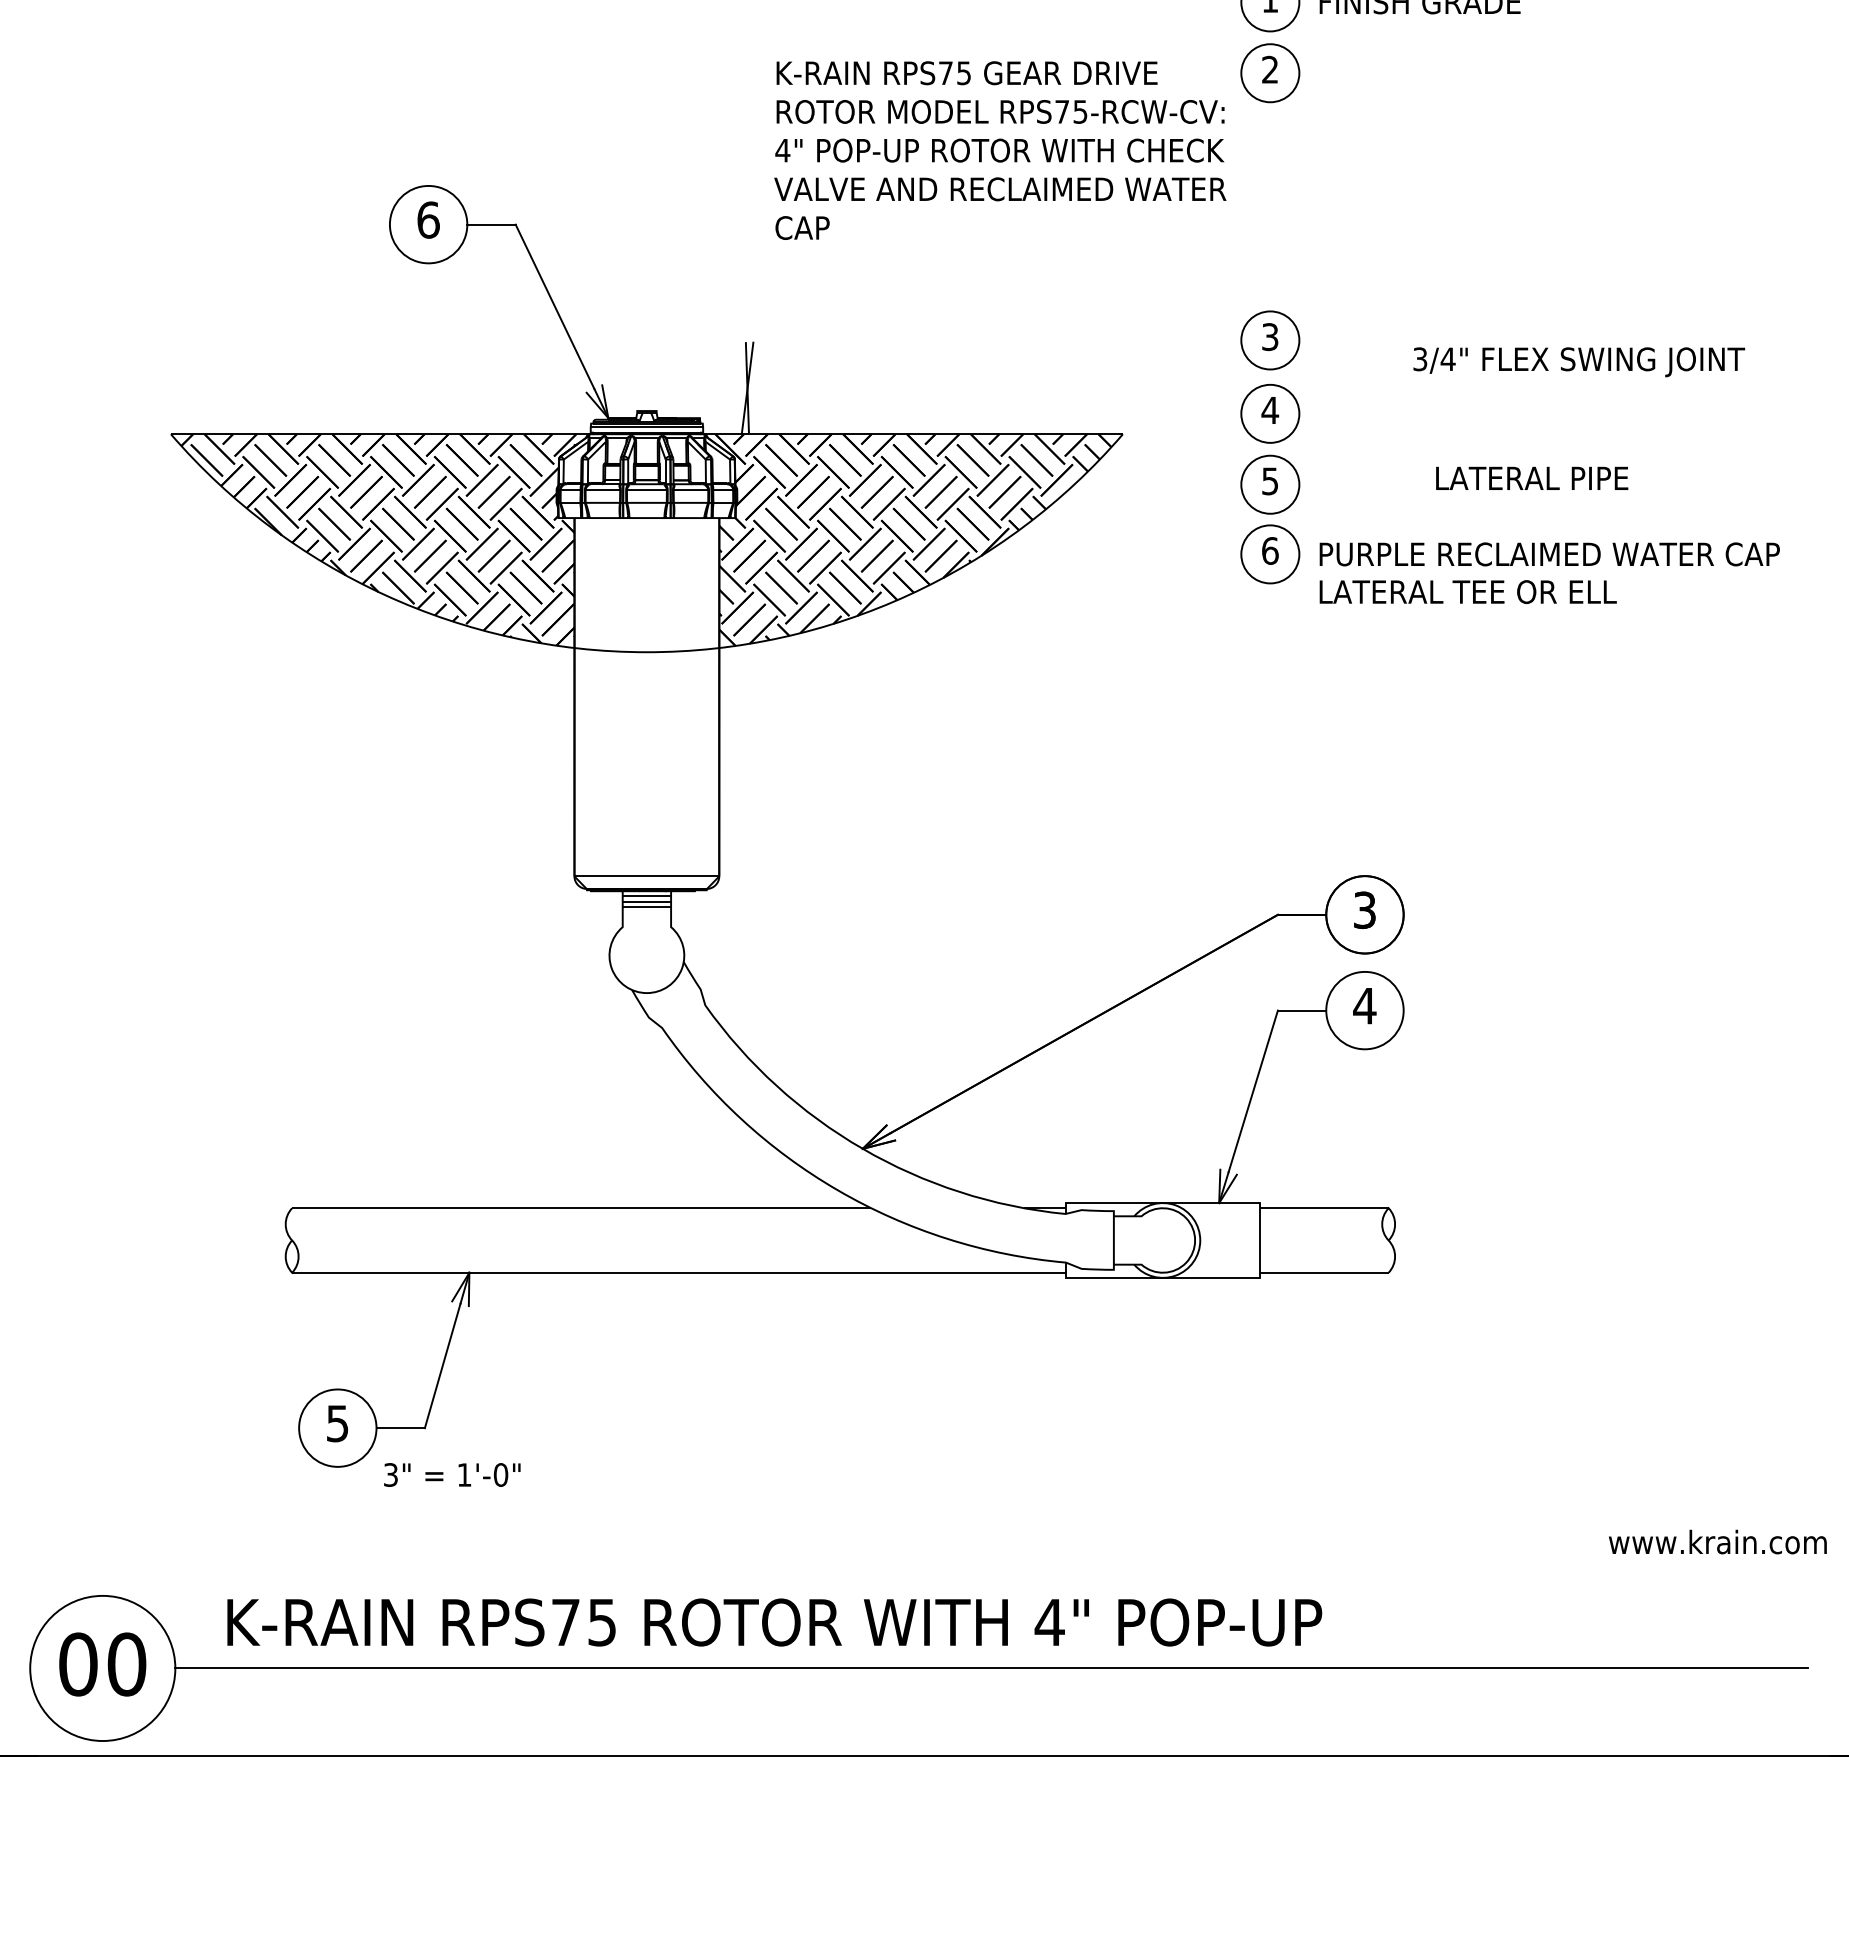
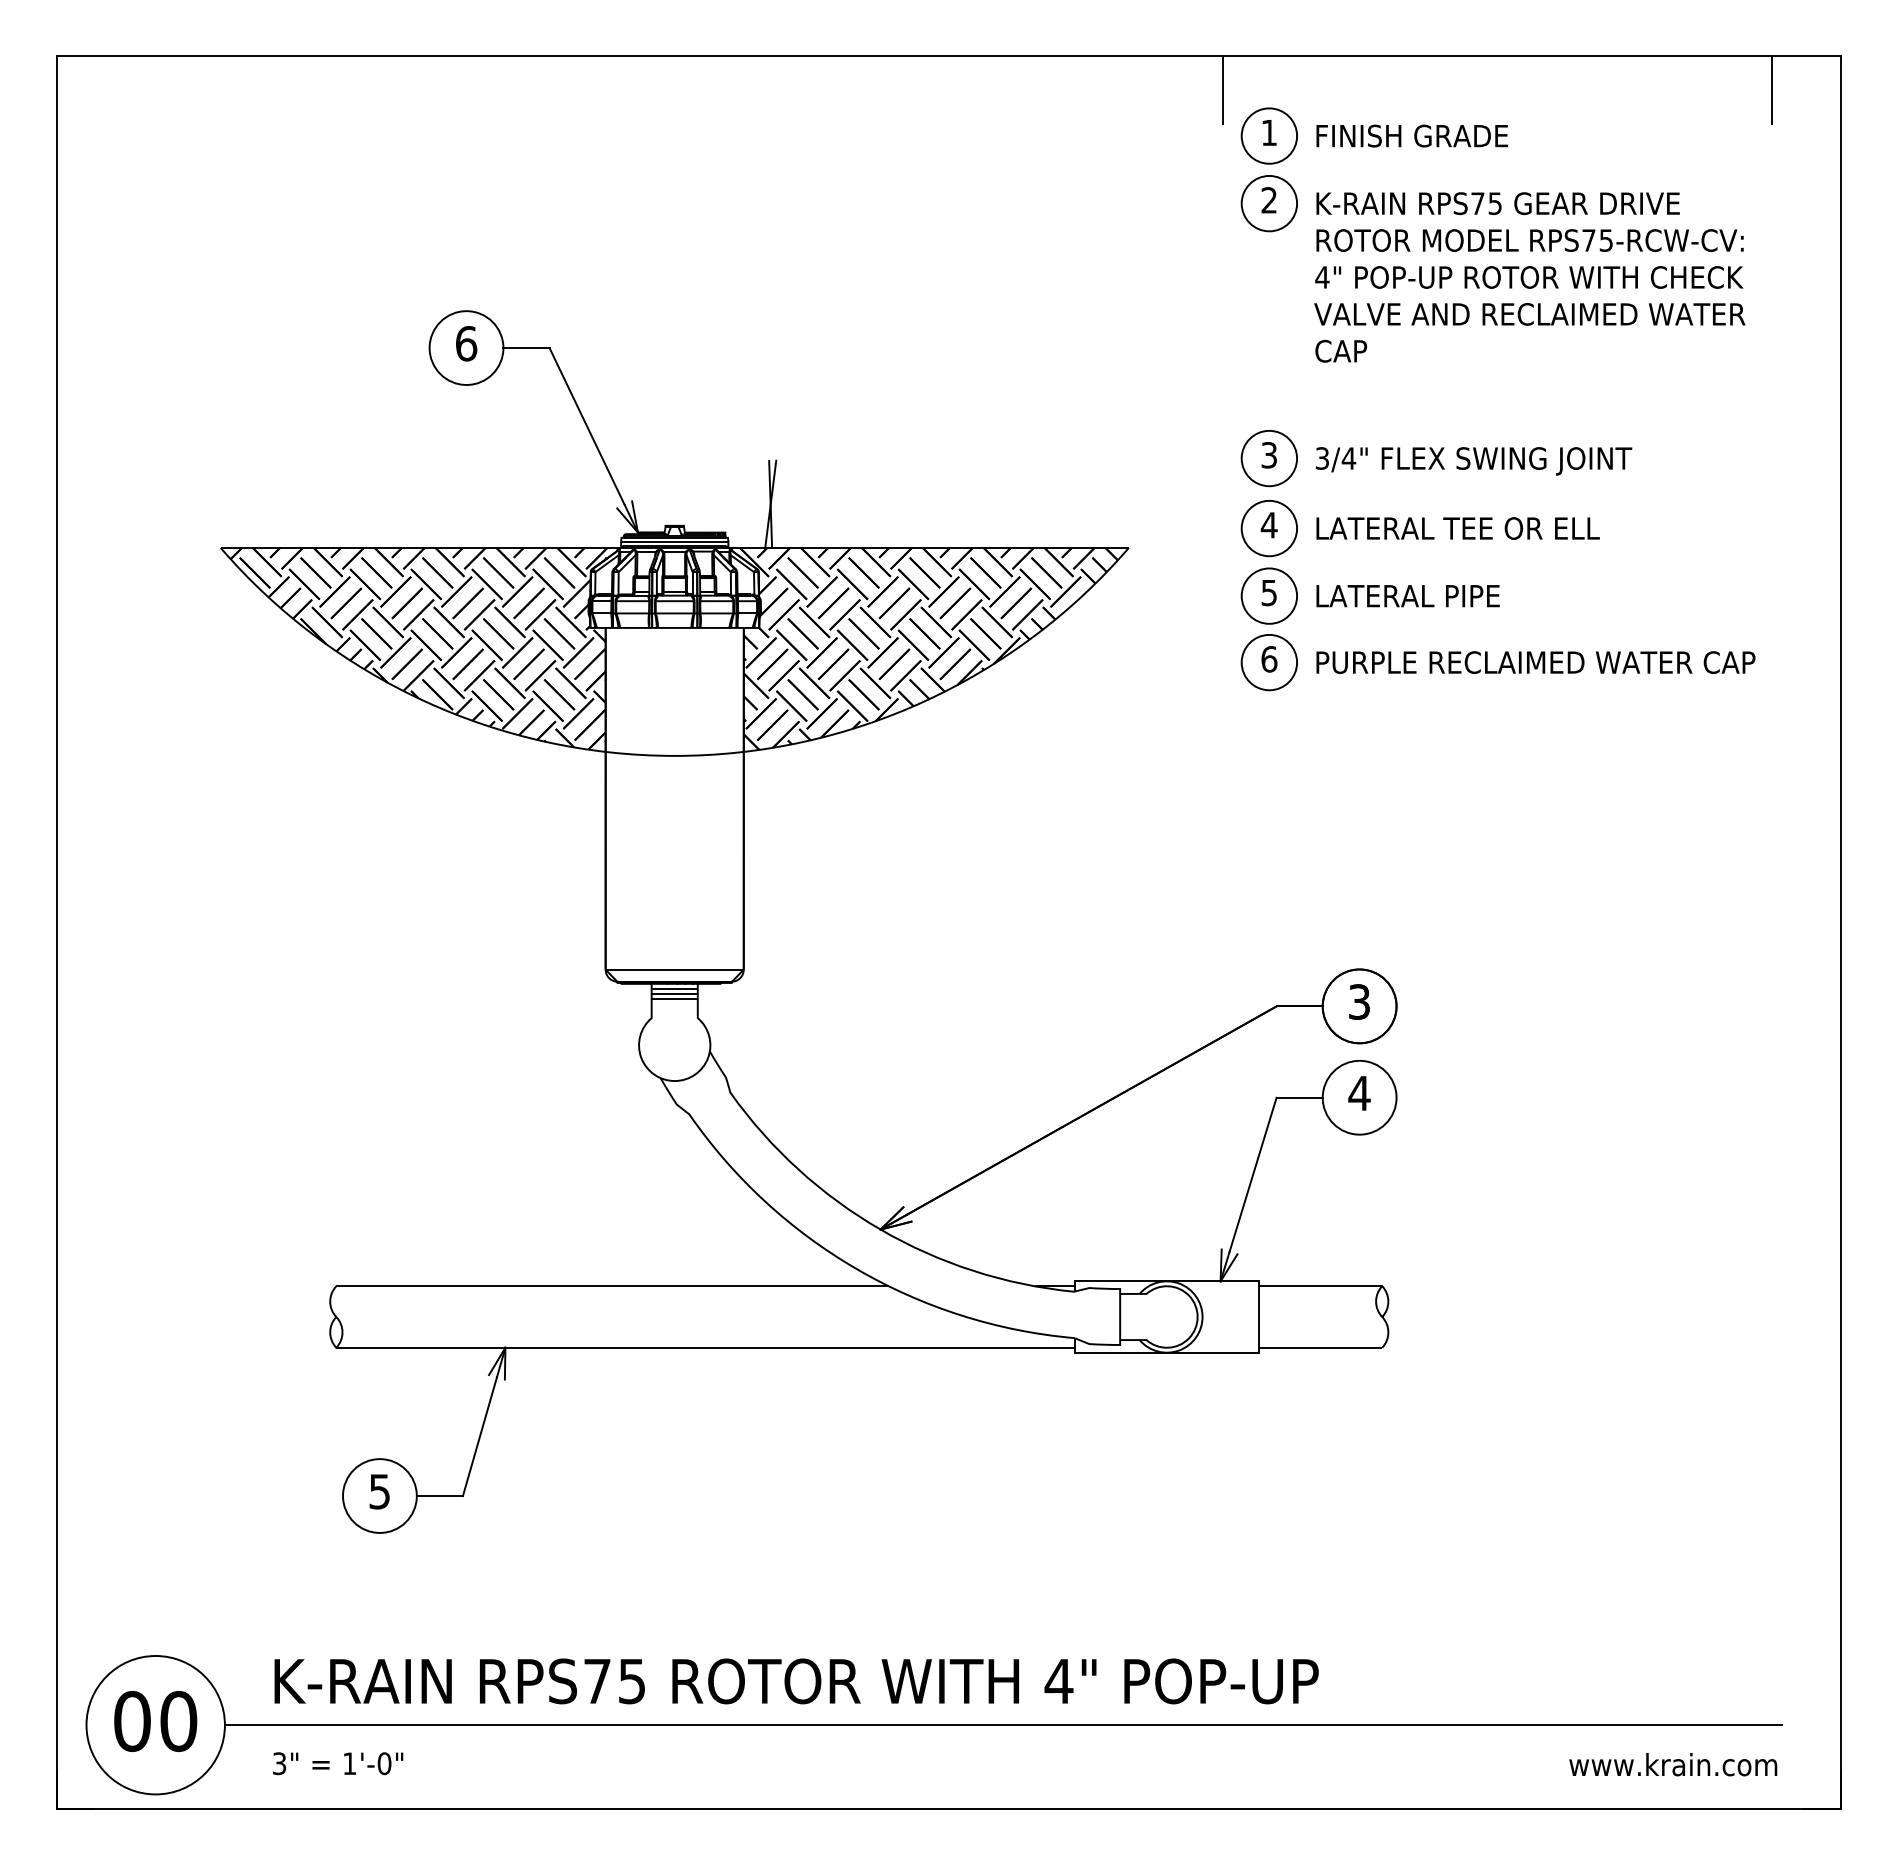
text: (999, 150) -> (1529, 277), moved
text: (1579, 362) -> (1474, 461), moved
text: (1531, 478) -> (1407, 596), moved
text: (1467, 592) -> (1457, 528), moved
text: (452, 1474) -> (338, 1763), moved
text: (1718, 1541) -> (1673, 1764), moved

